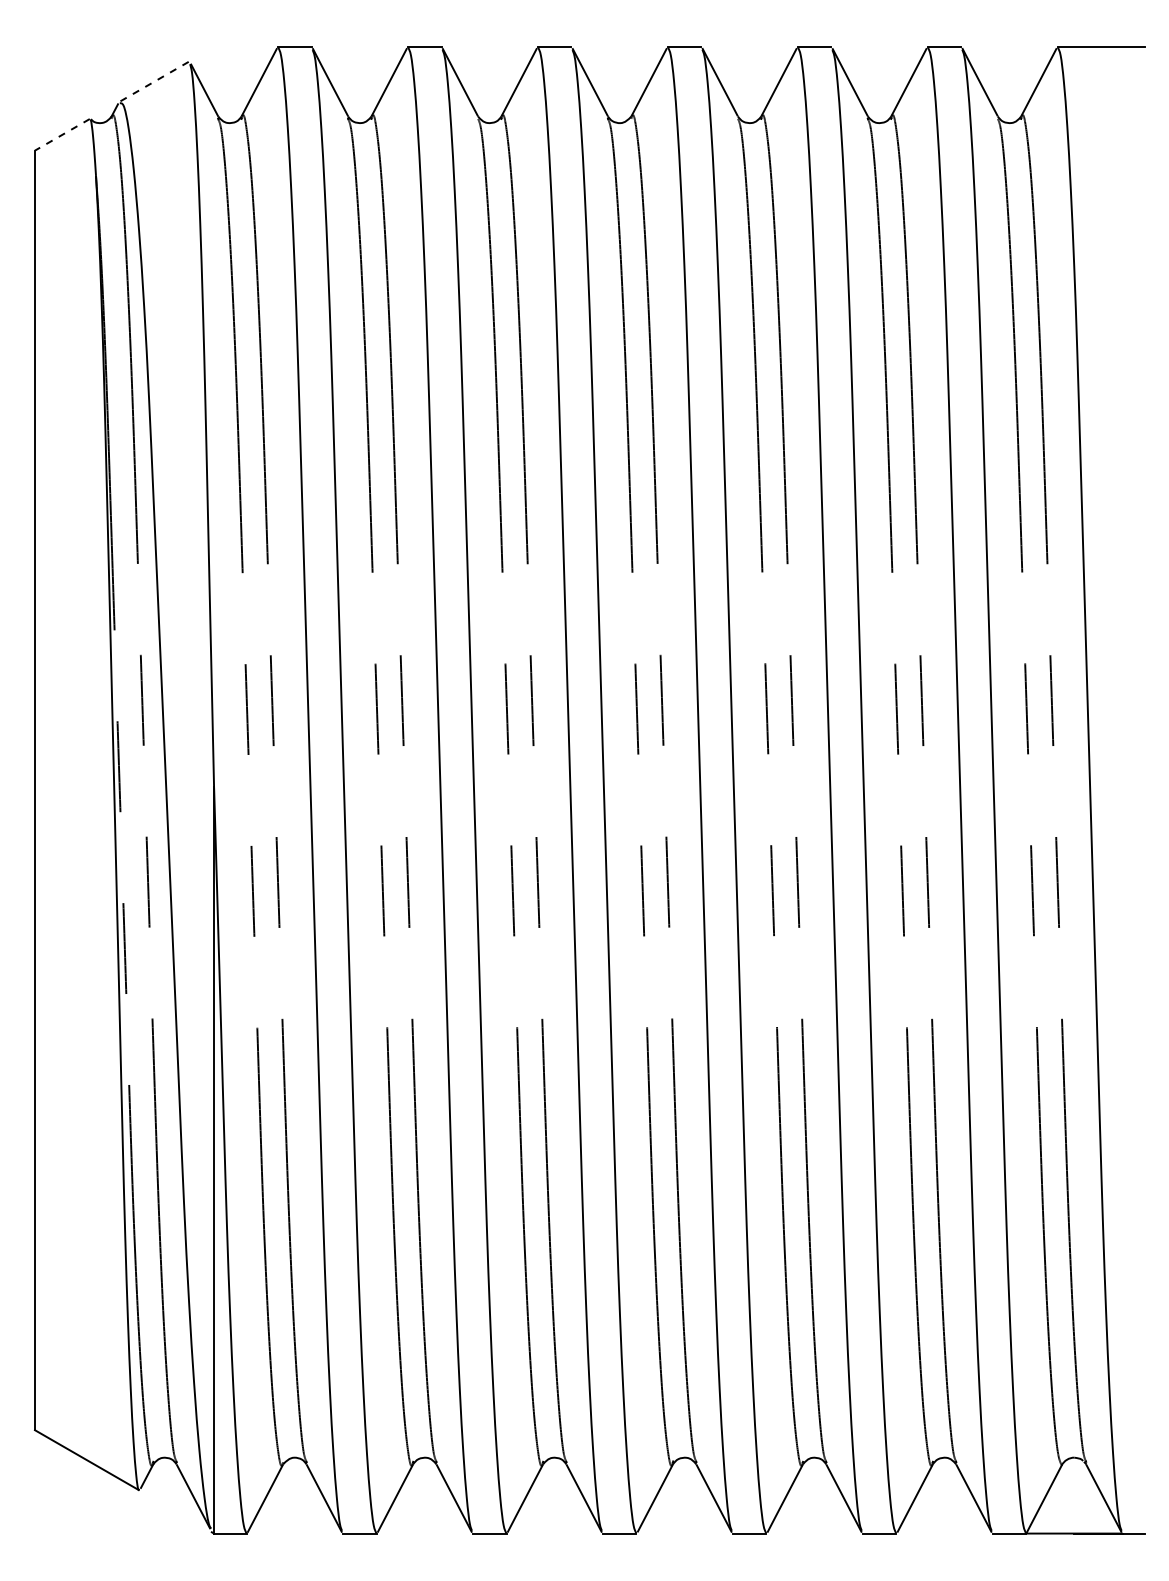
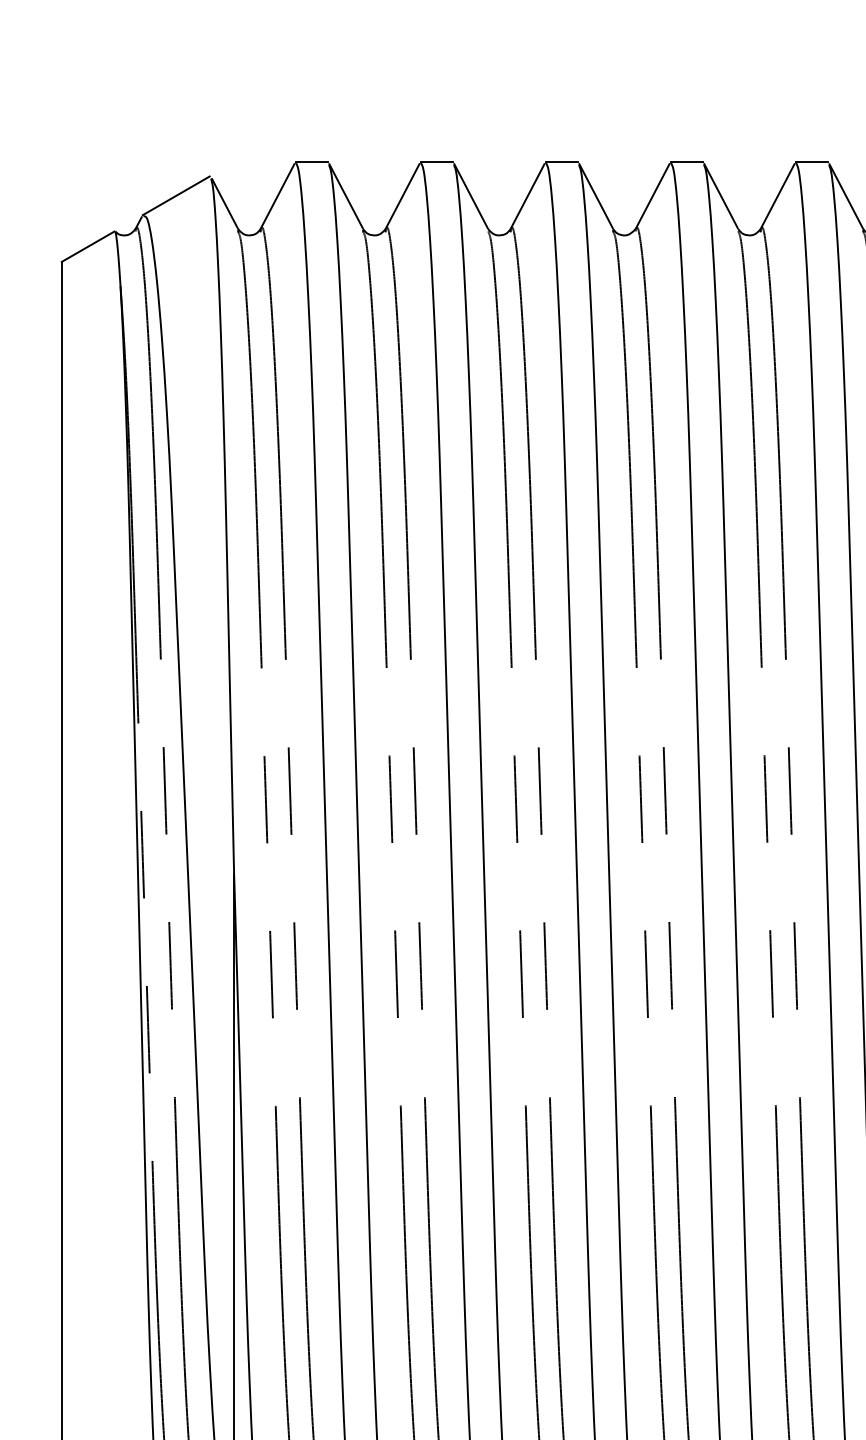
line: (153, 82) -> (175, 196), dashed -> solid
line: (62, 134) -> (88, 246), dashed -> solid

